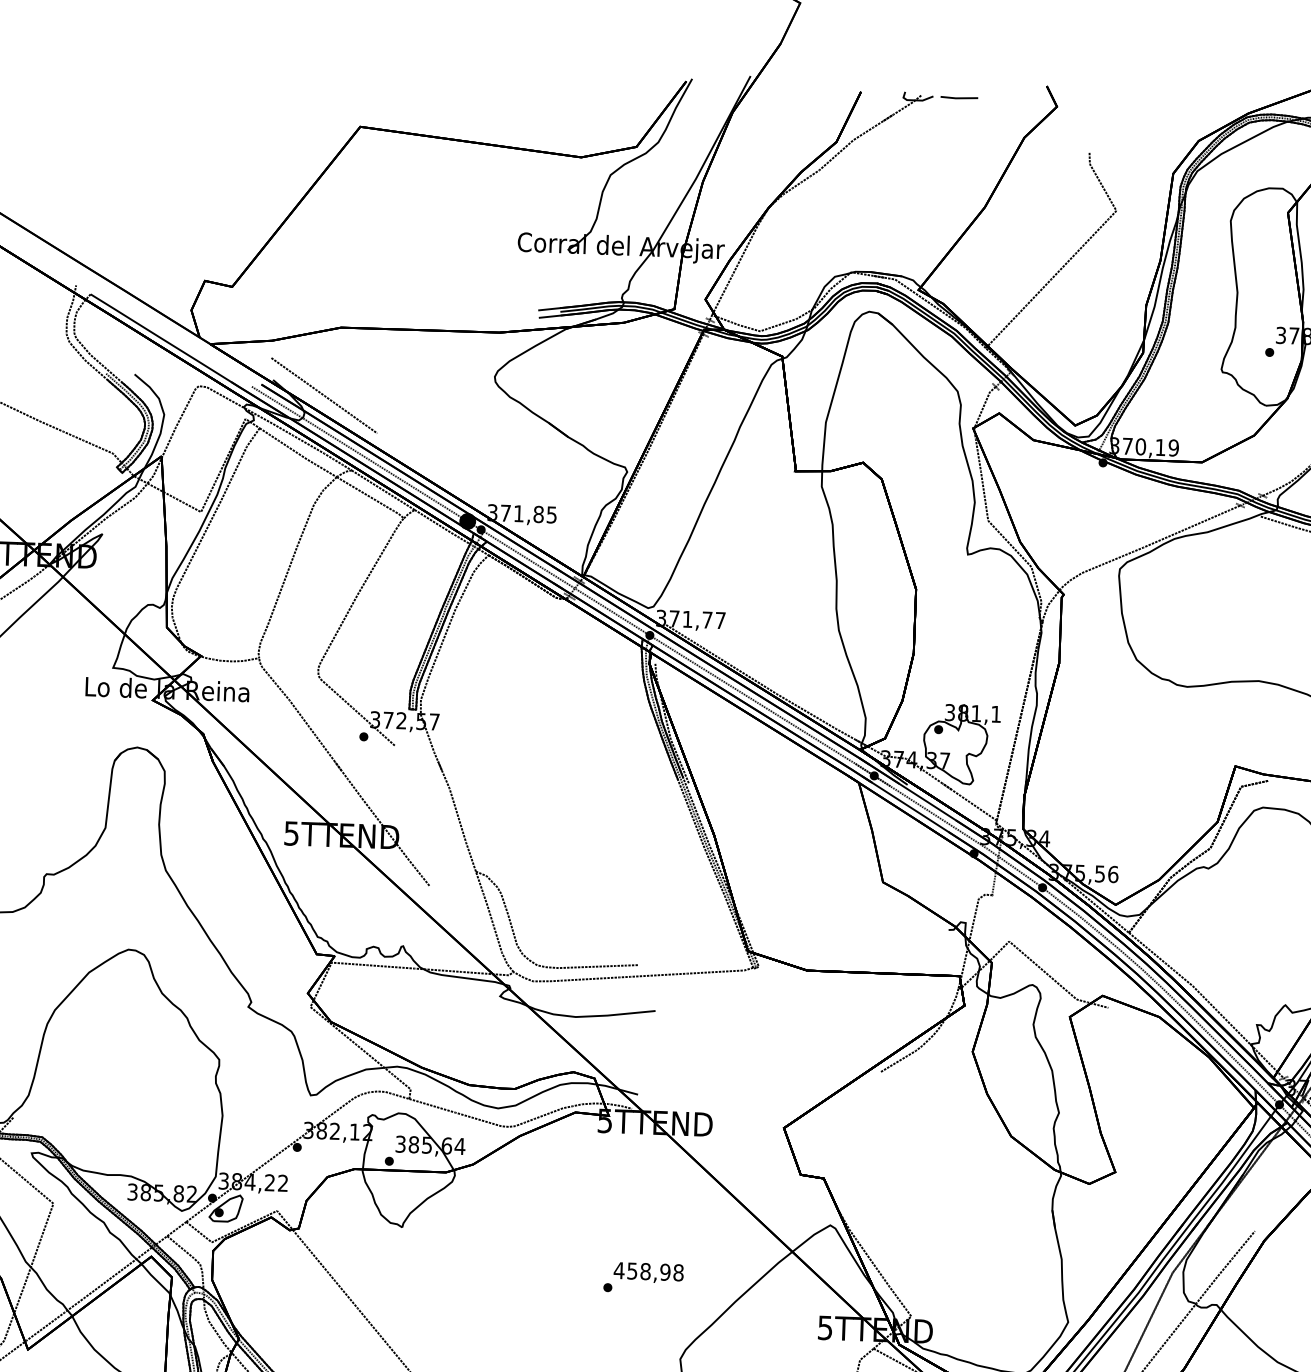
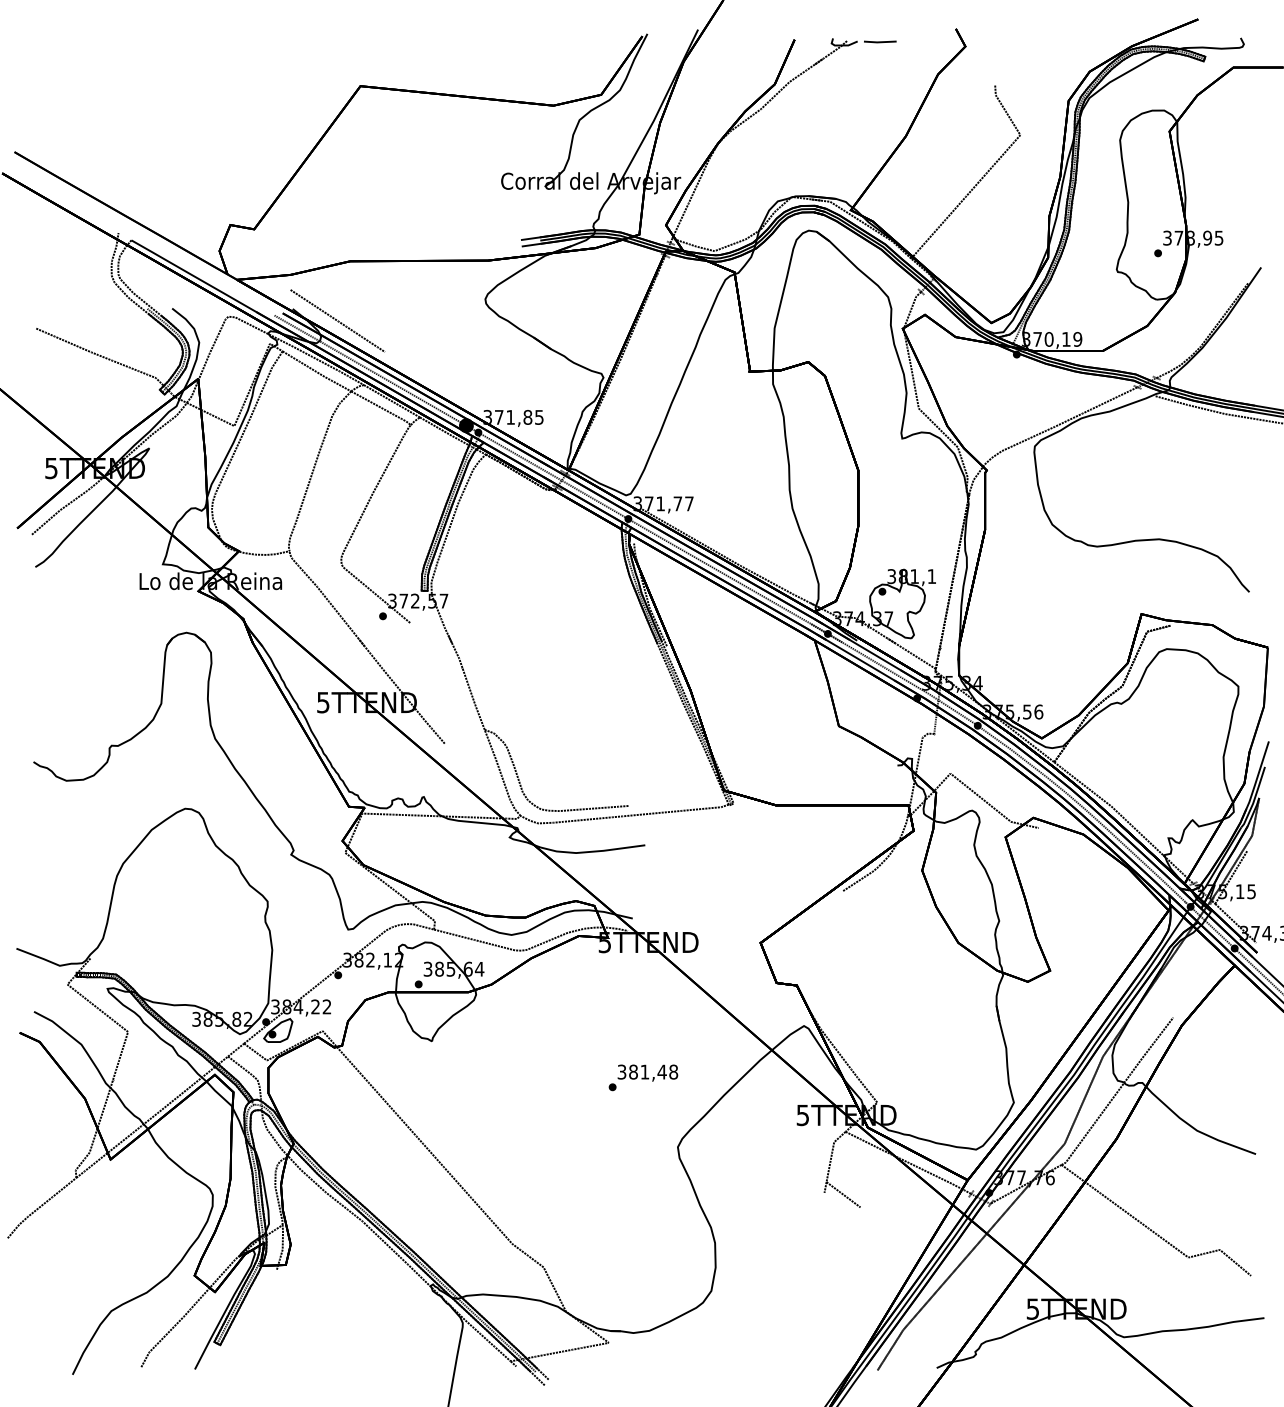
text: (641, 1270) -> (641, 1071), 458,98 -> 381,48

